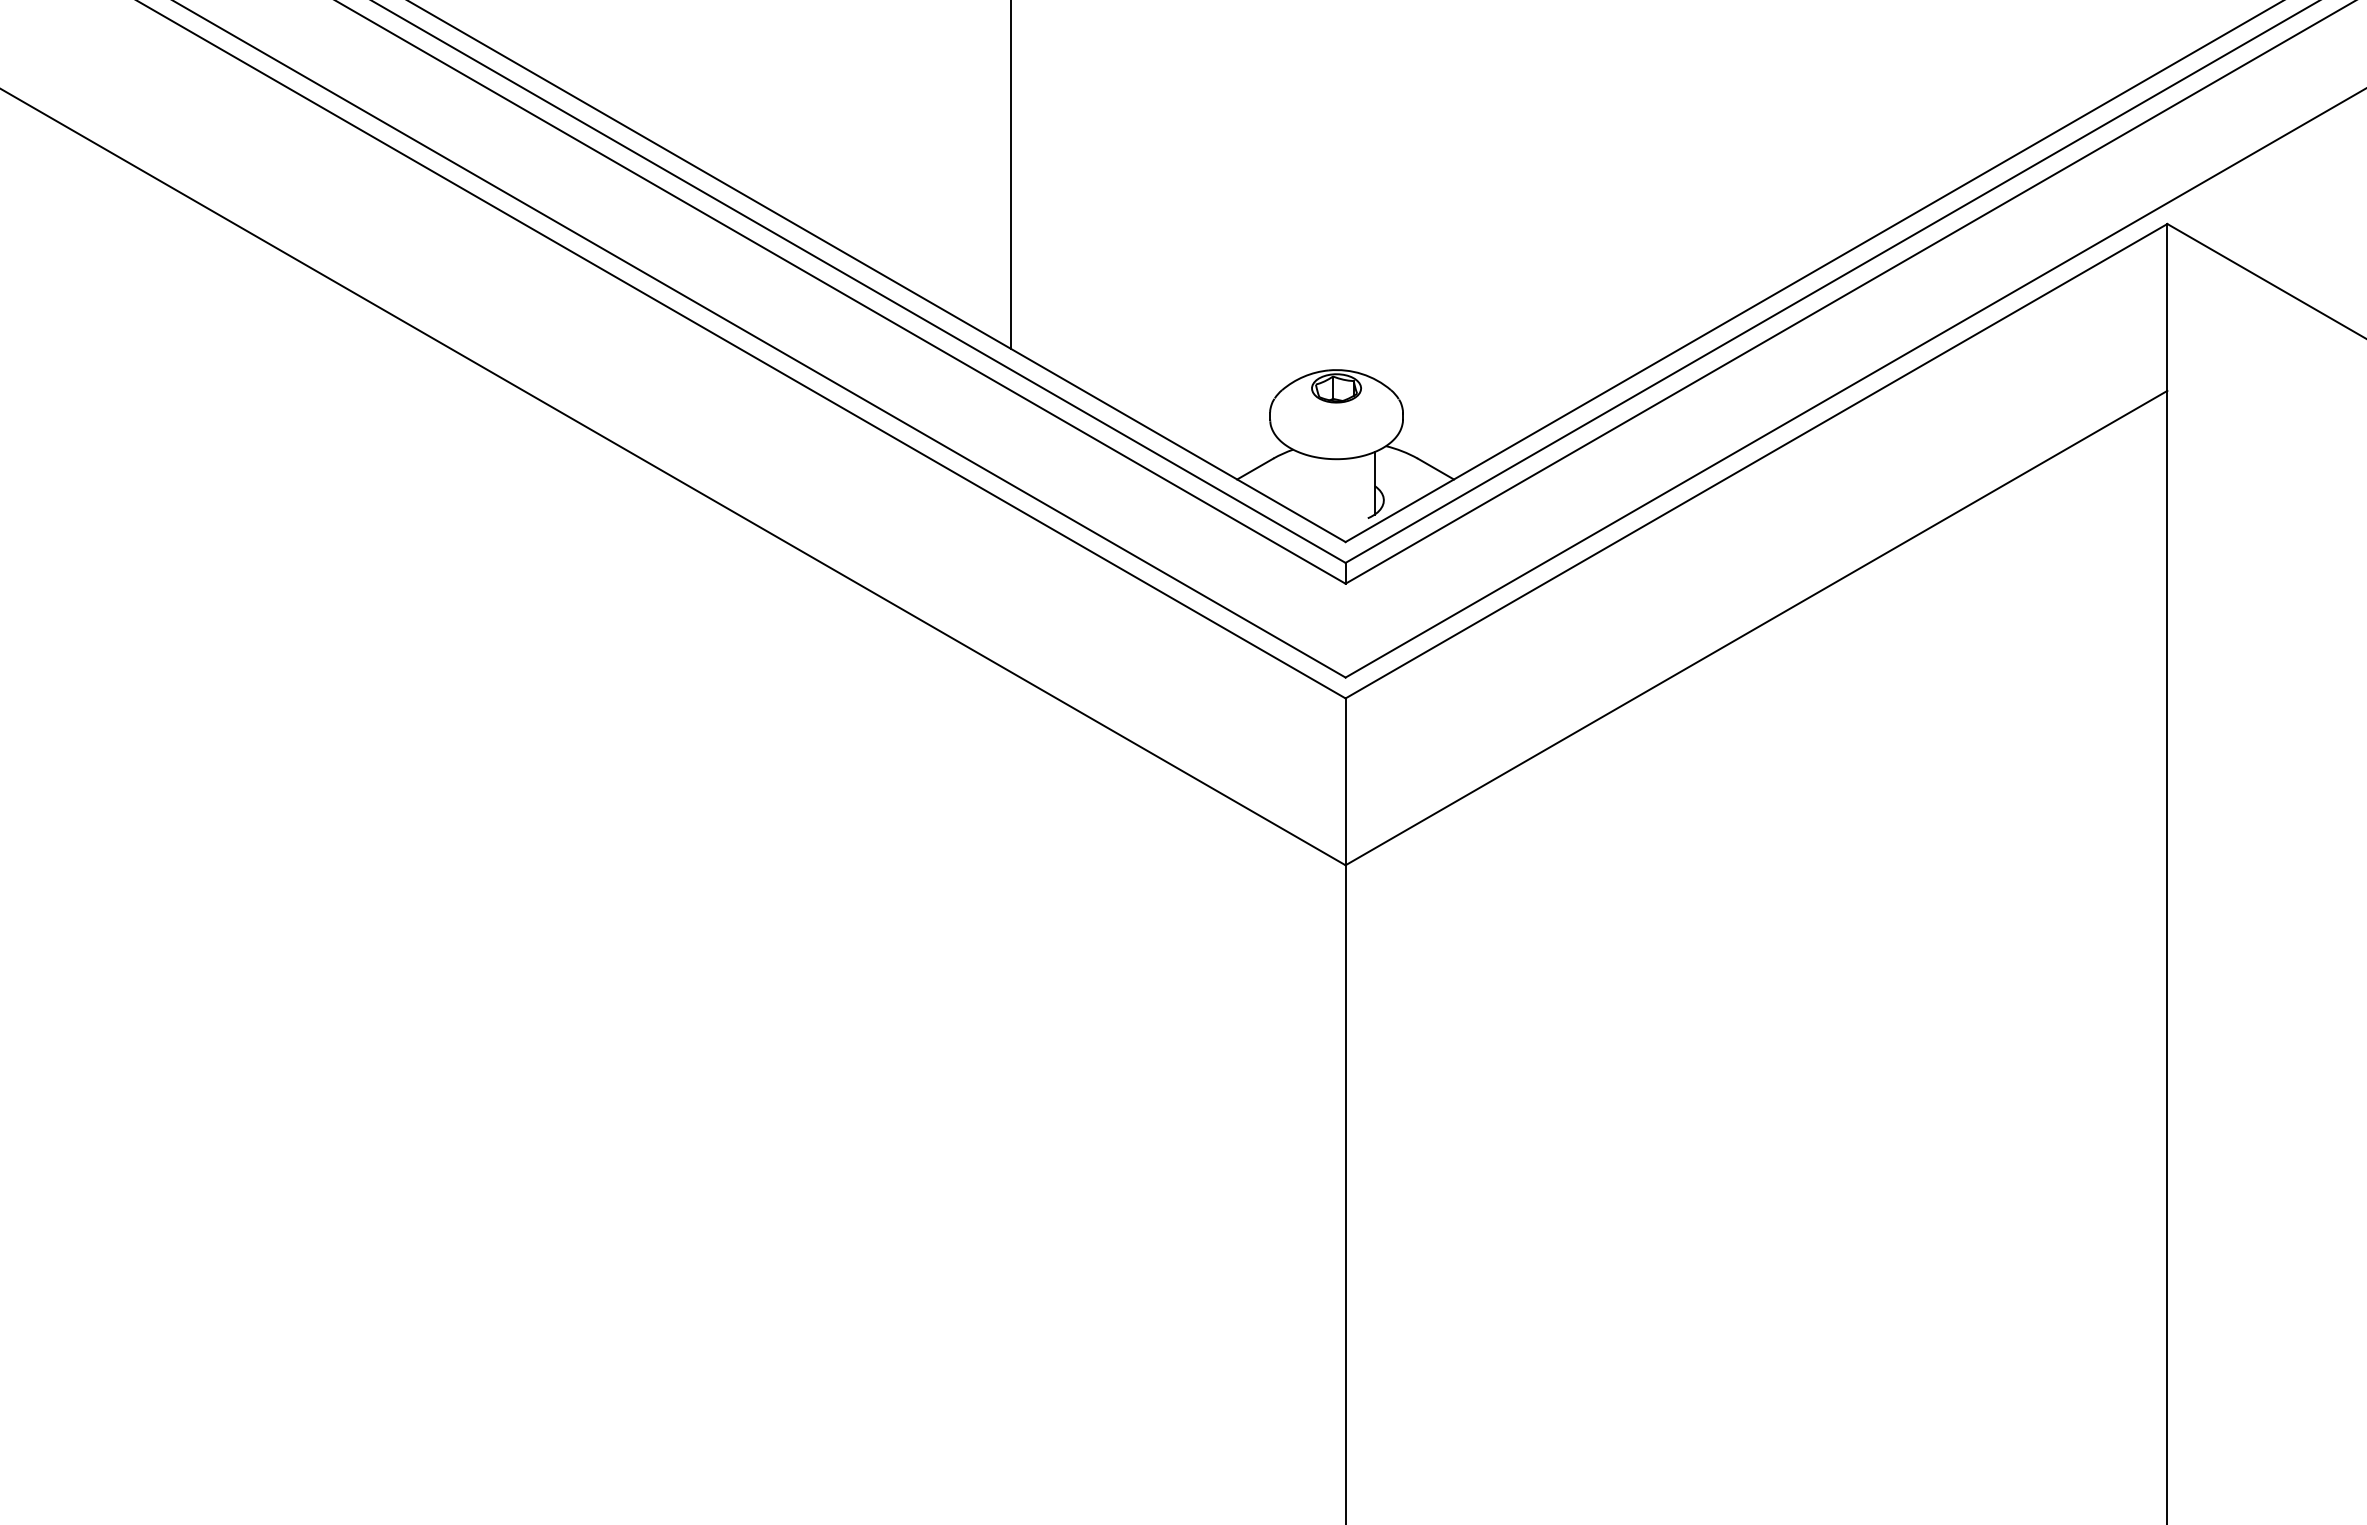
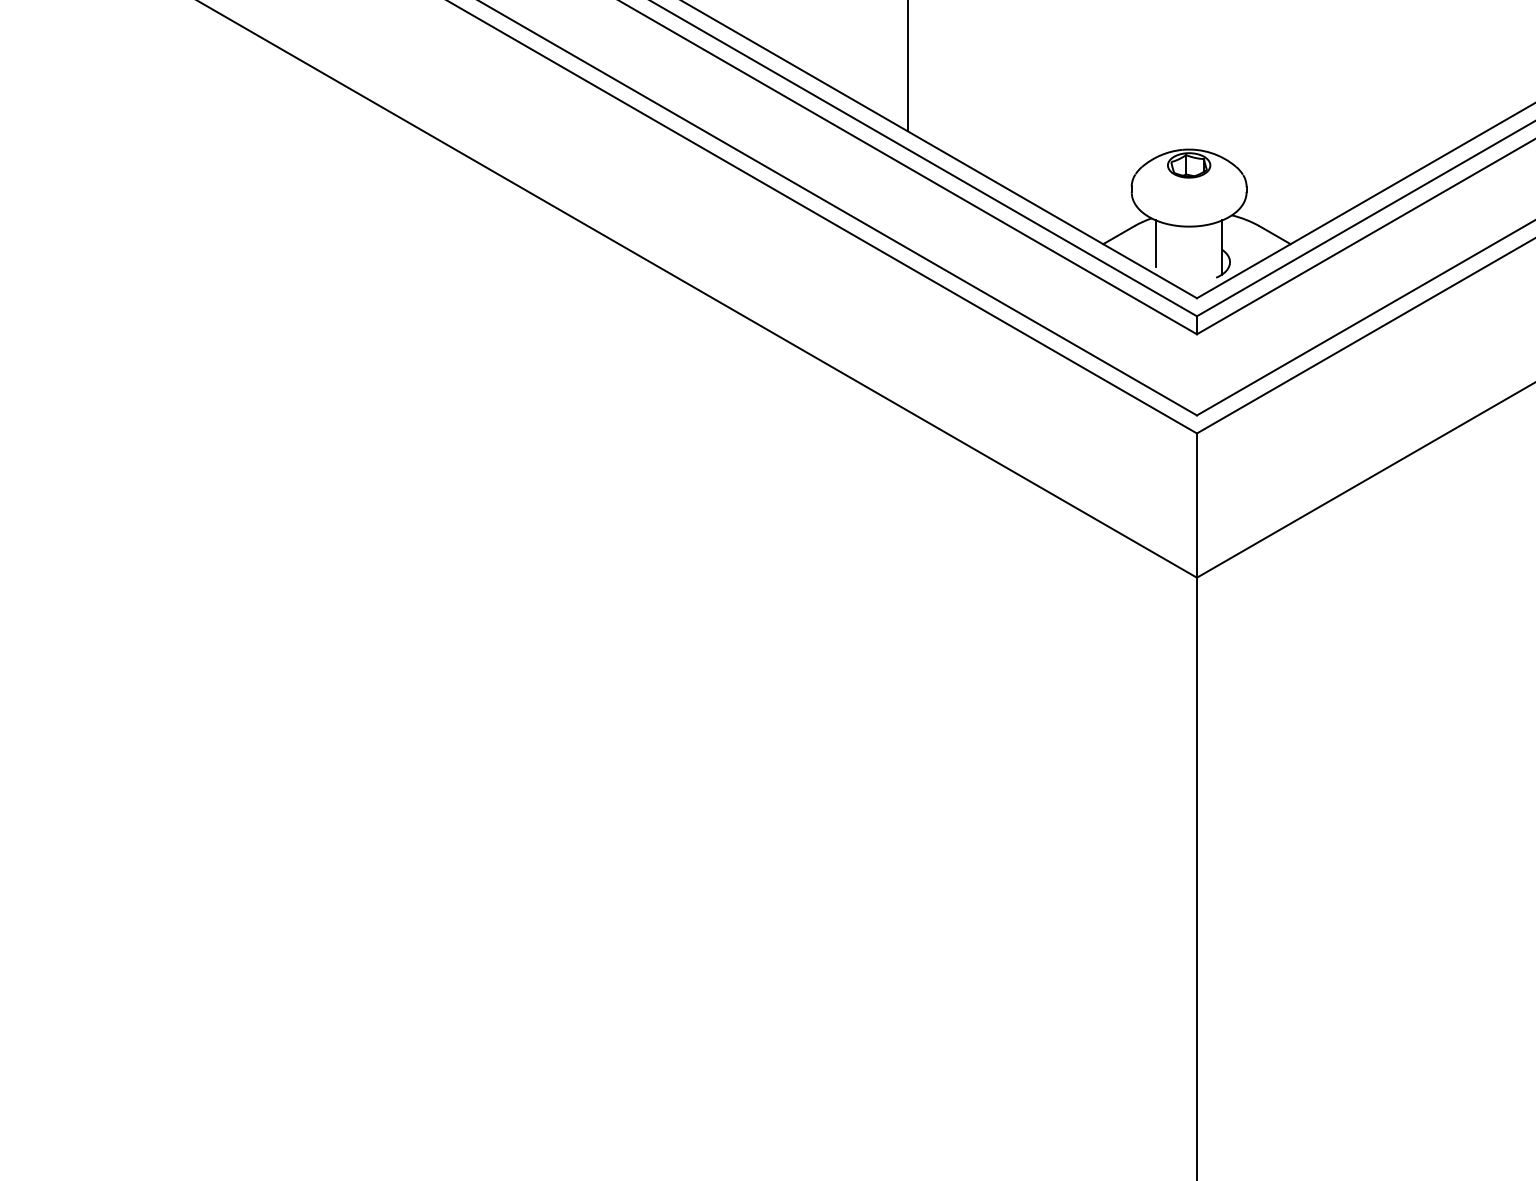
line: (1298, 478) -> (1156, 243), added

